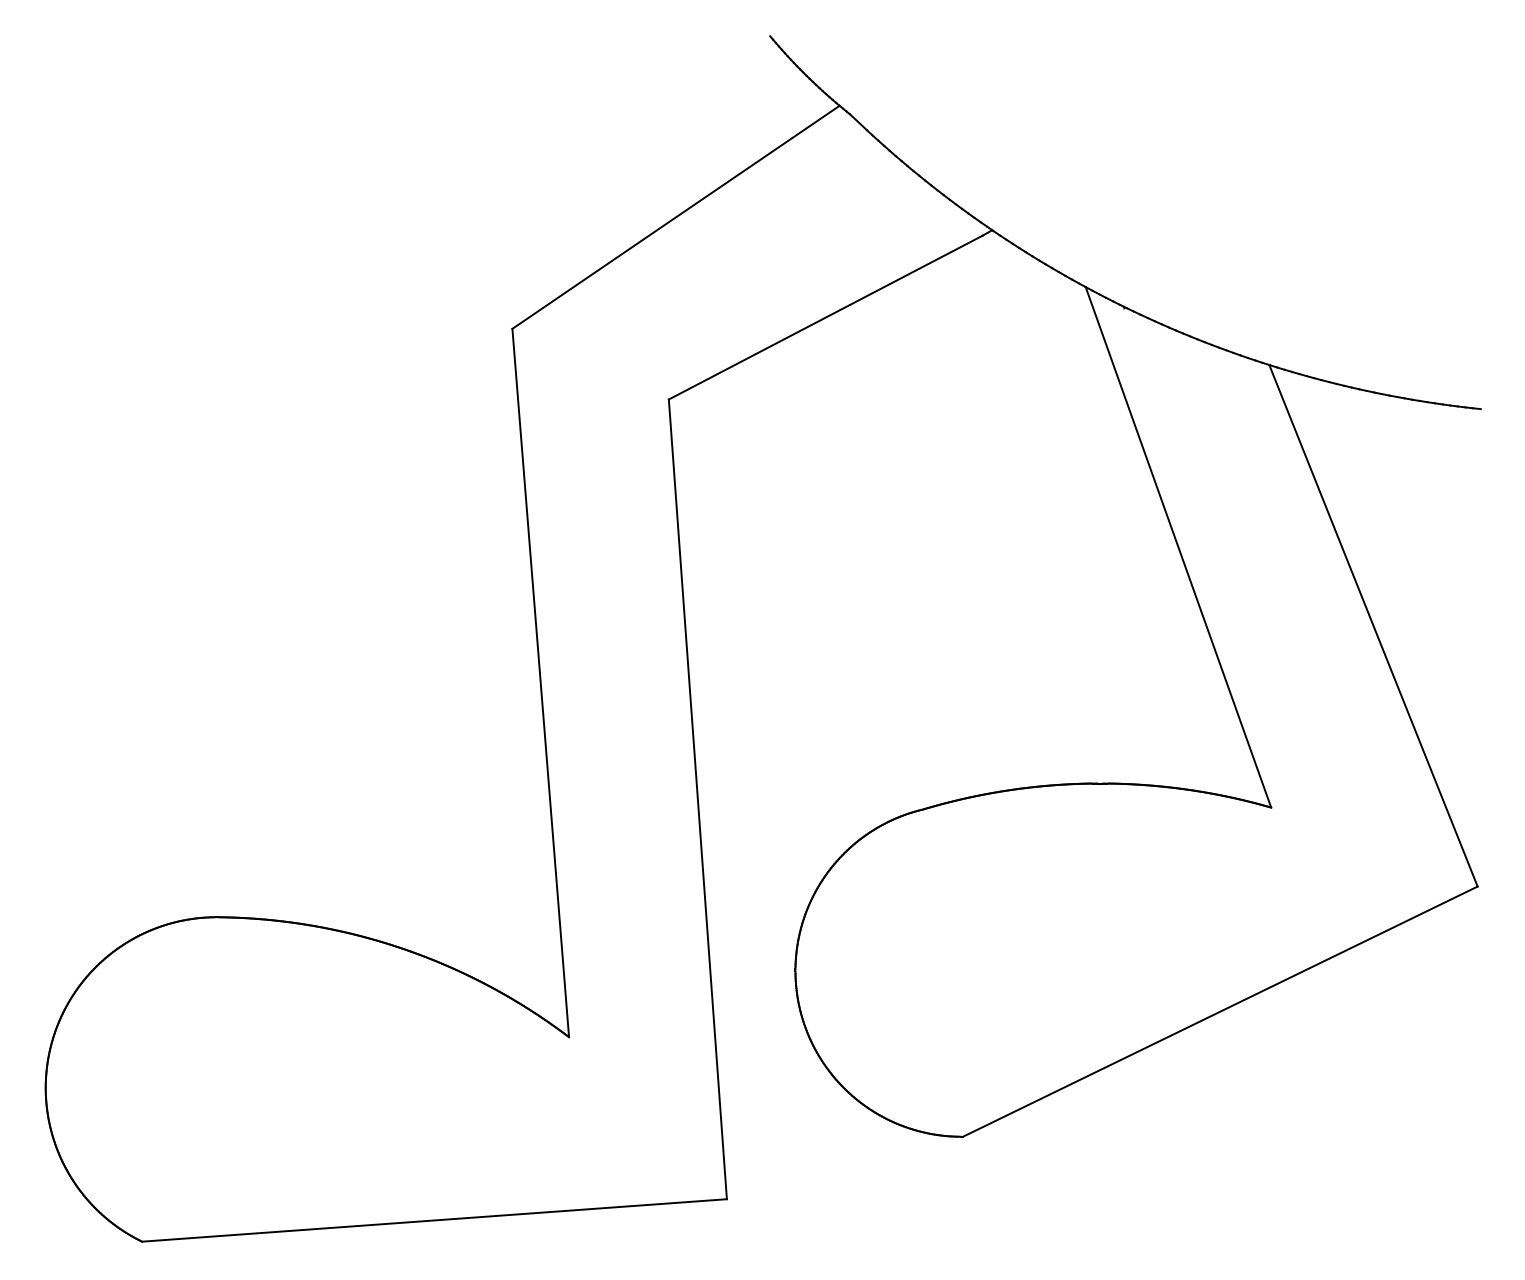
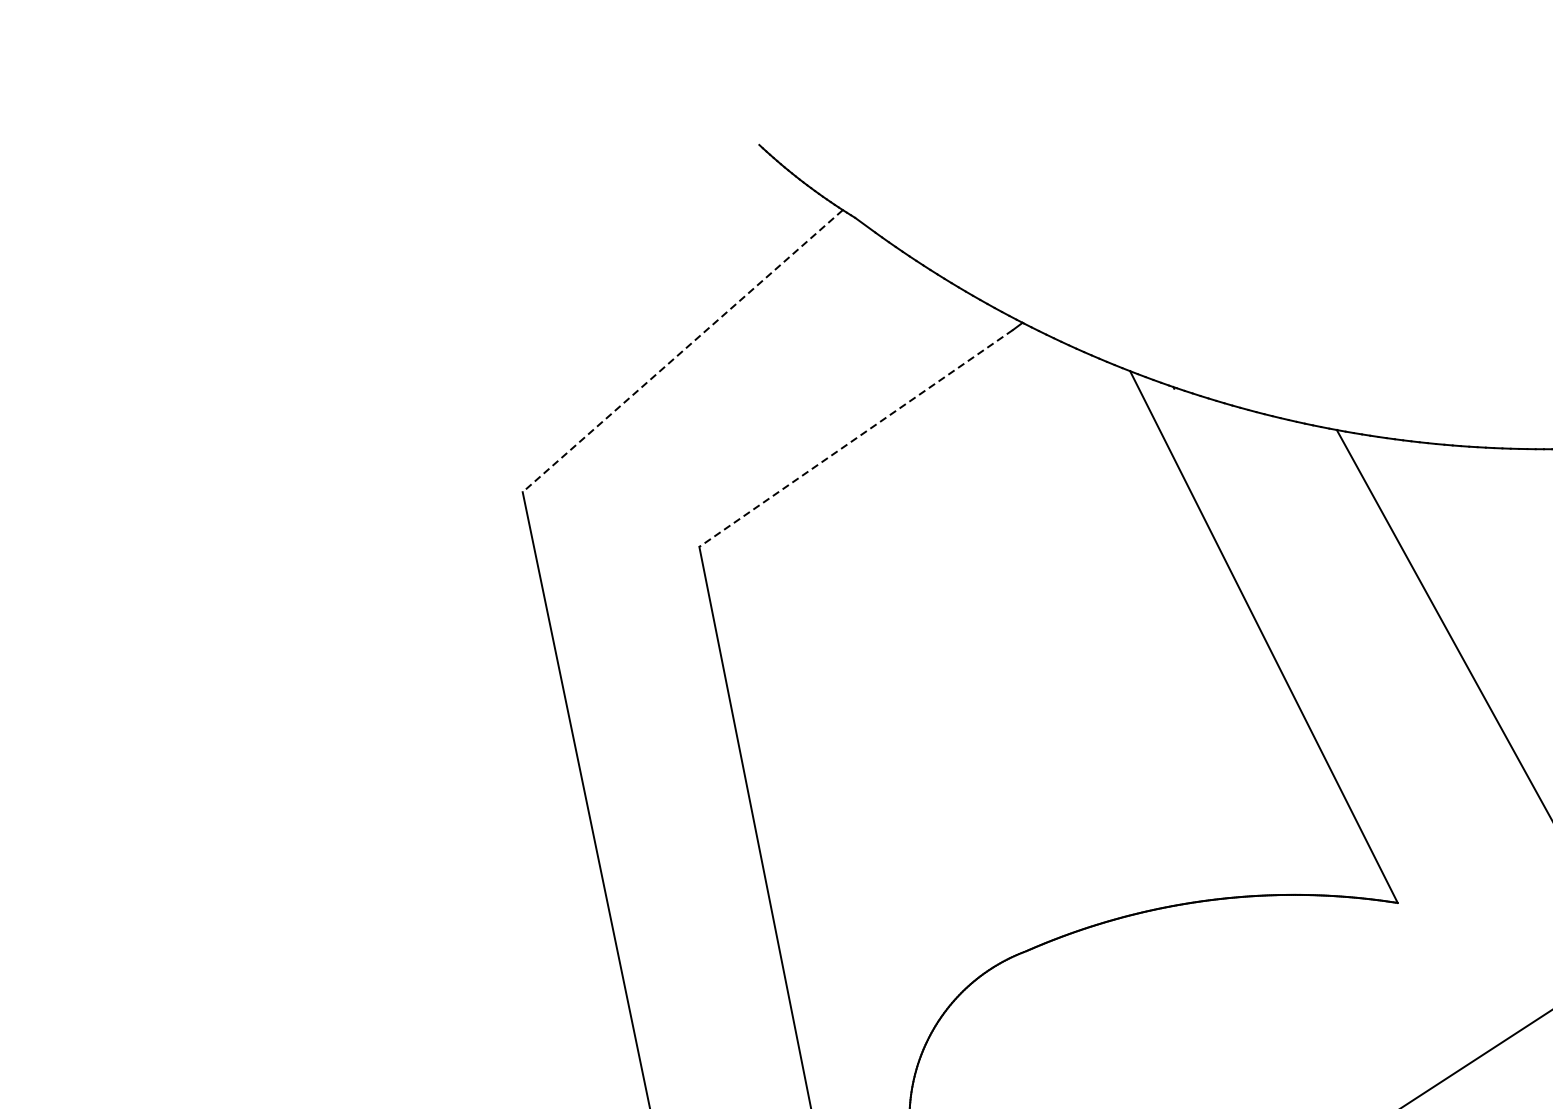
line: (676, 217) -> (683, 351), solid -> dashed
line: (825, 317) -> (855, 438), solid -> dashed

